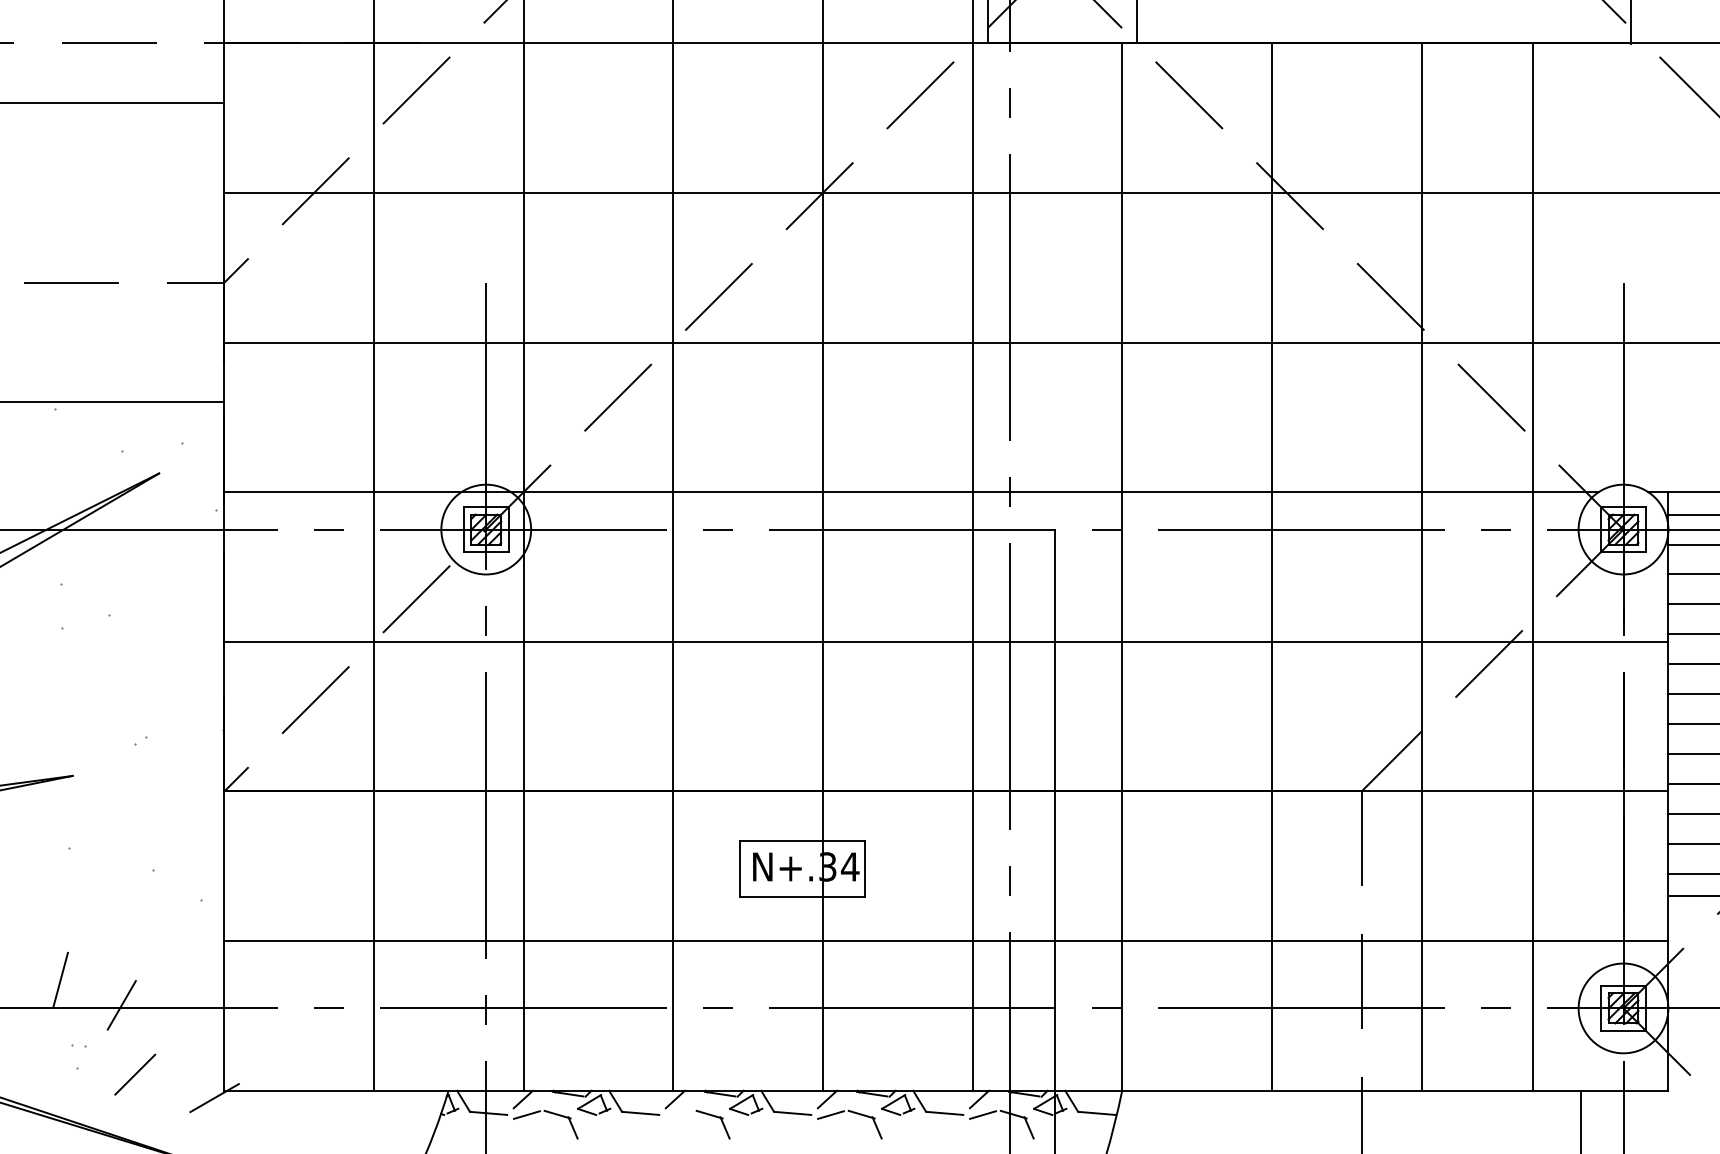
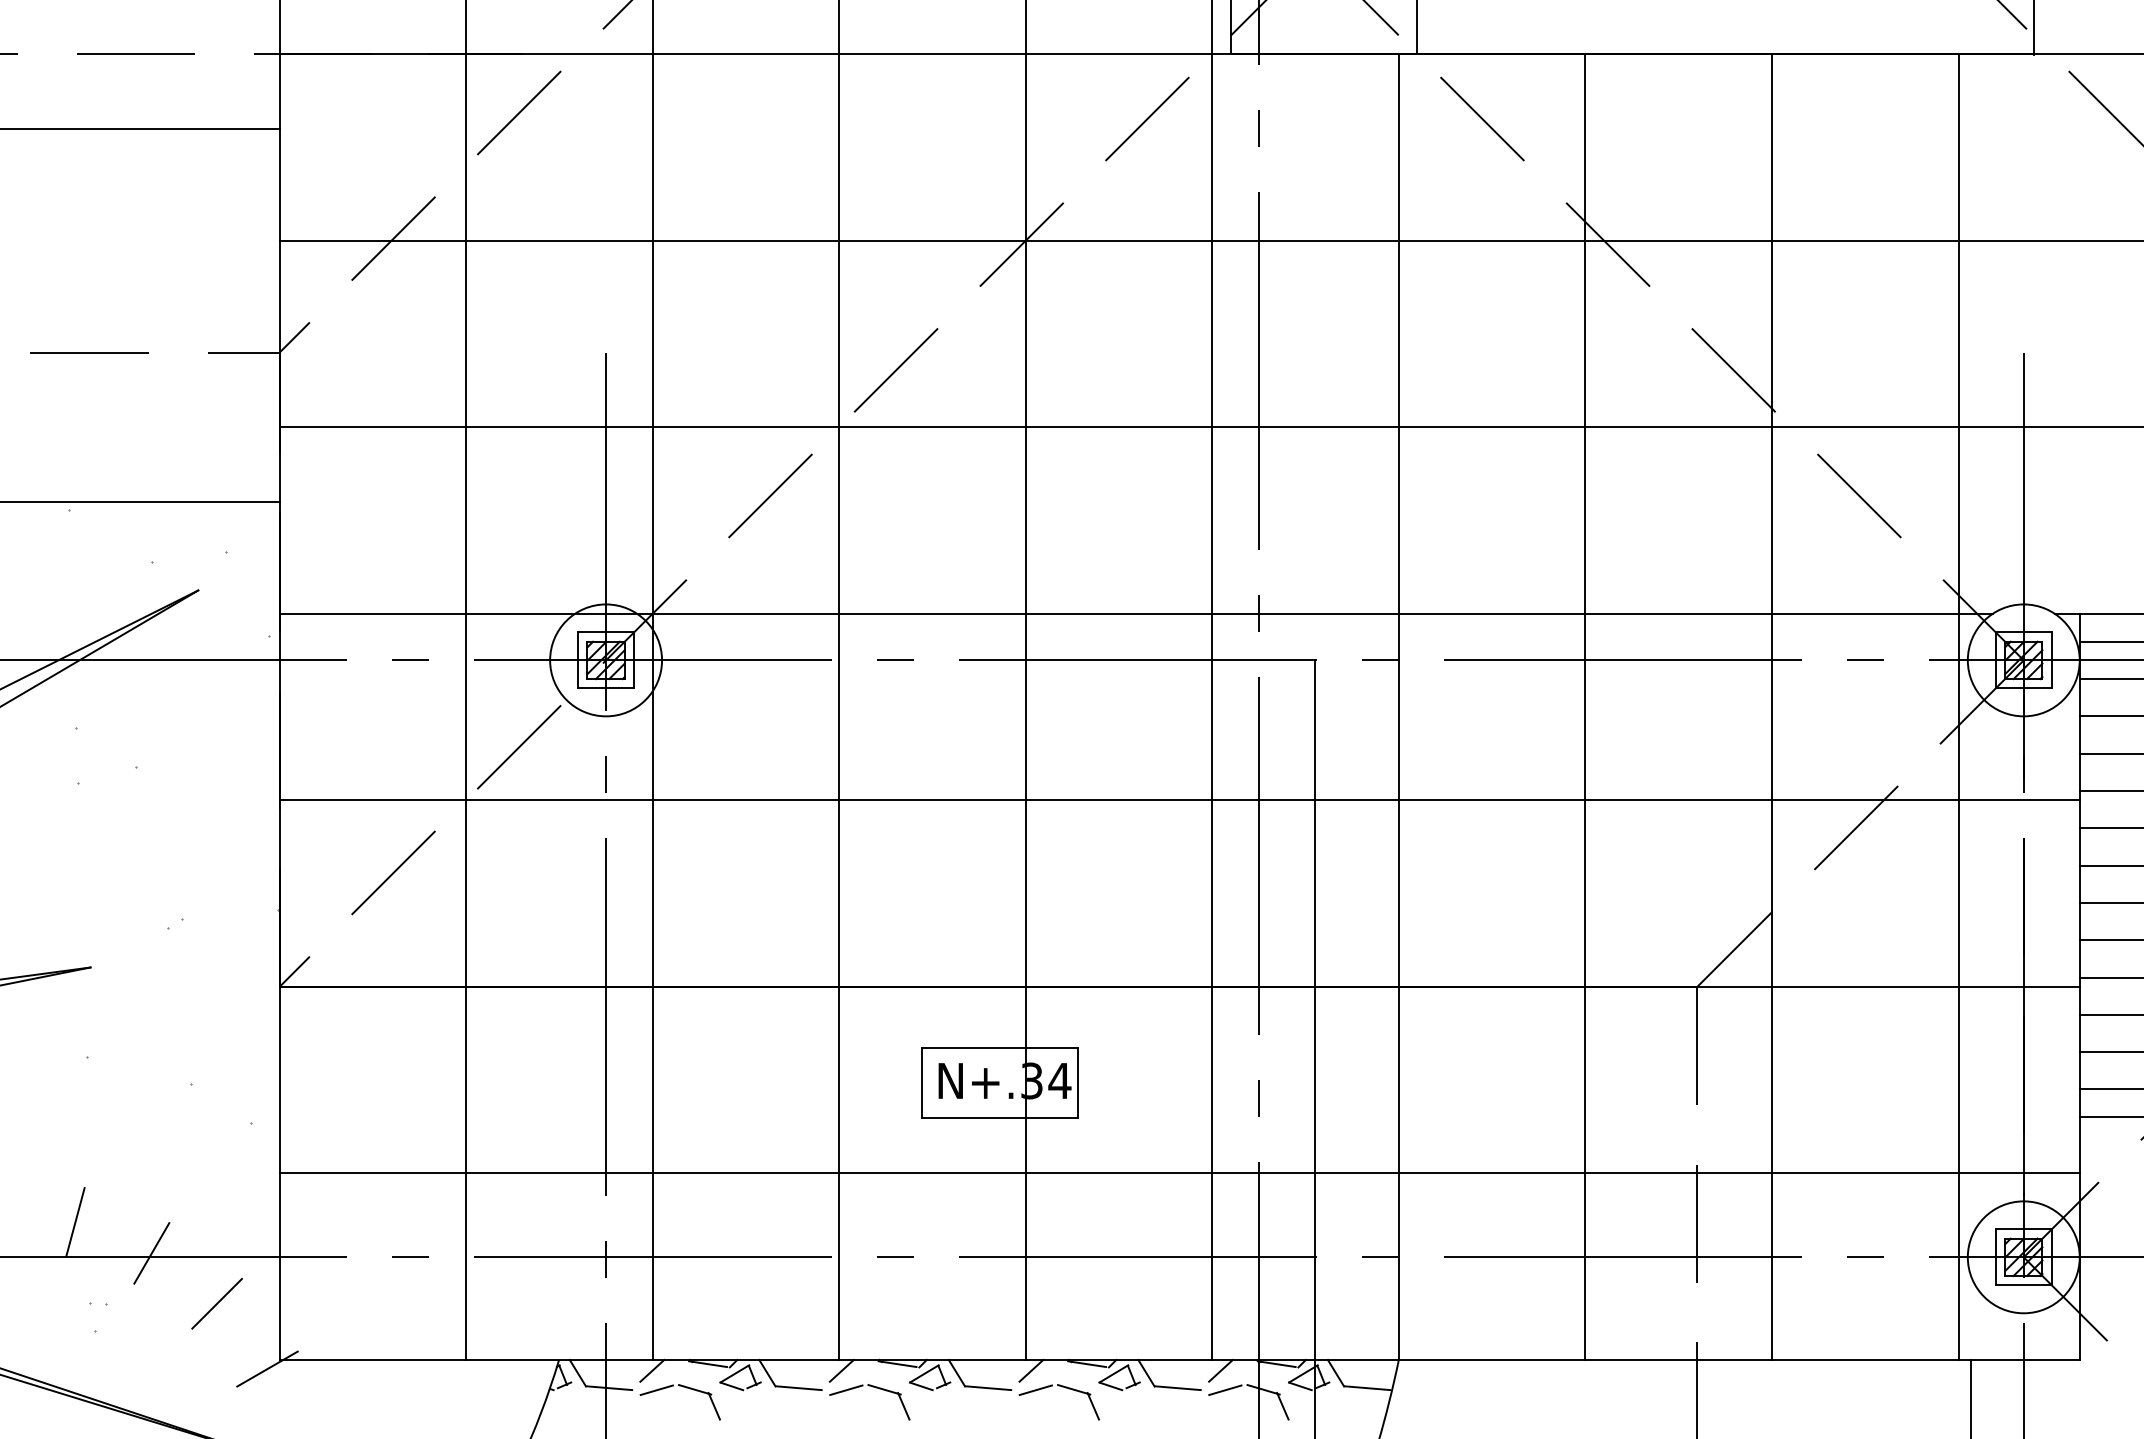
line: (1533, 566) -> (1958, 706), moved
line: (135, 1074) -> (217, 1303), moved
line: (678, 1114) -> (845, 1389), added

